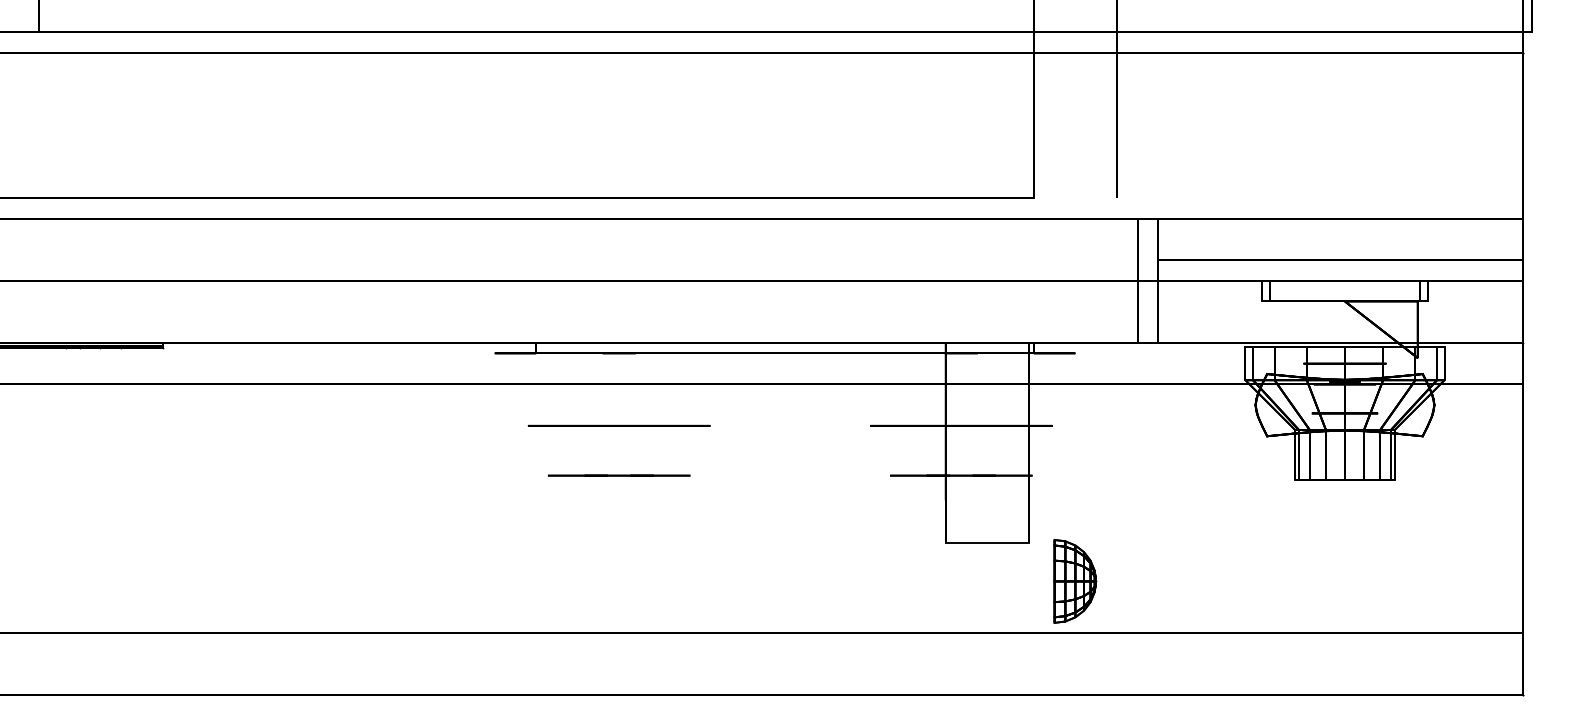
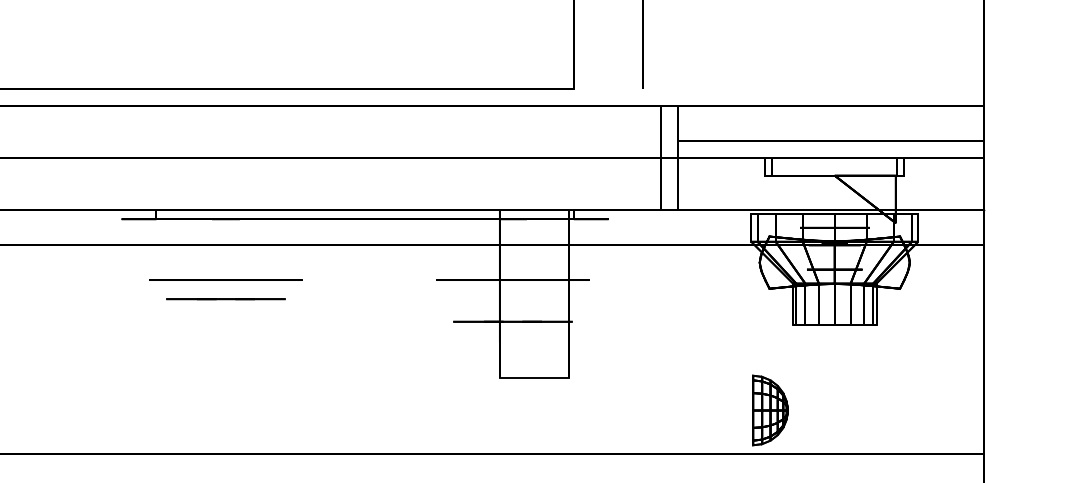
line: (619, 475) -> (226, 299), moved
part: (1075, 581) -> (770, 410), moved

